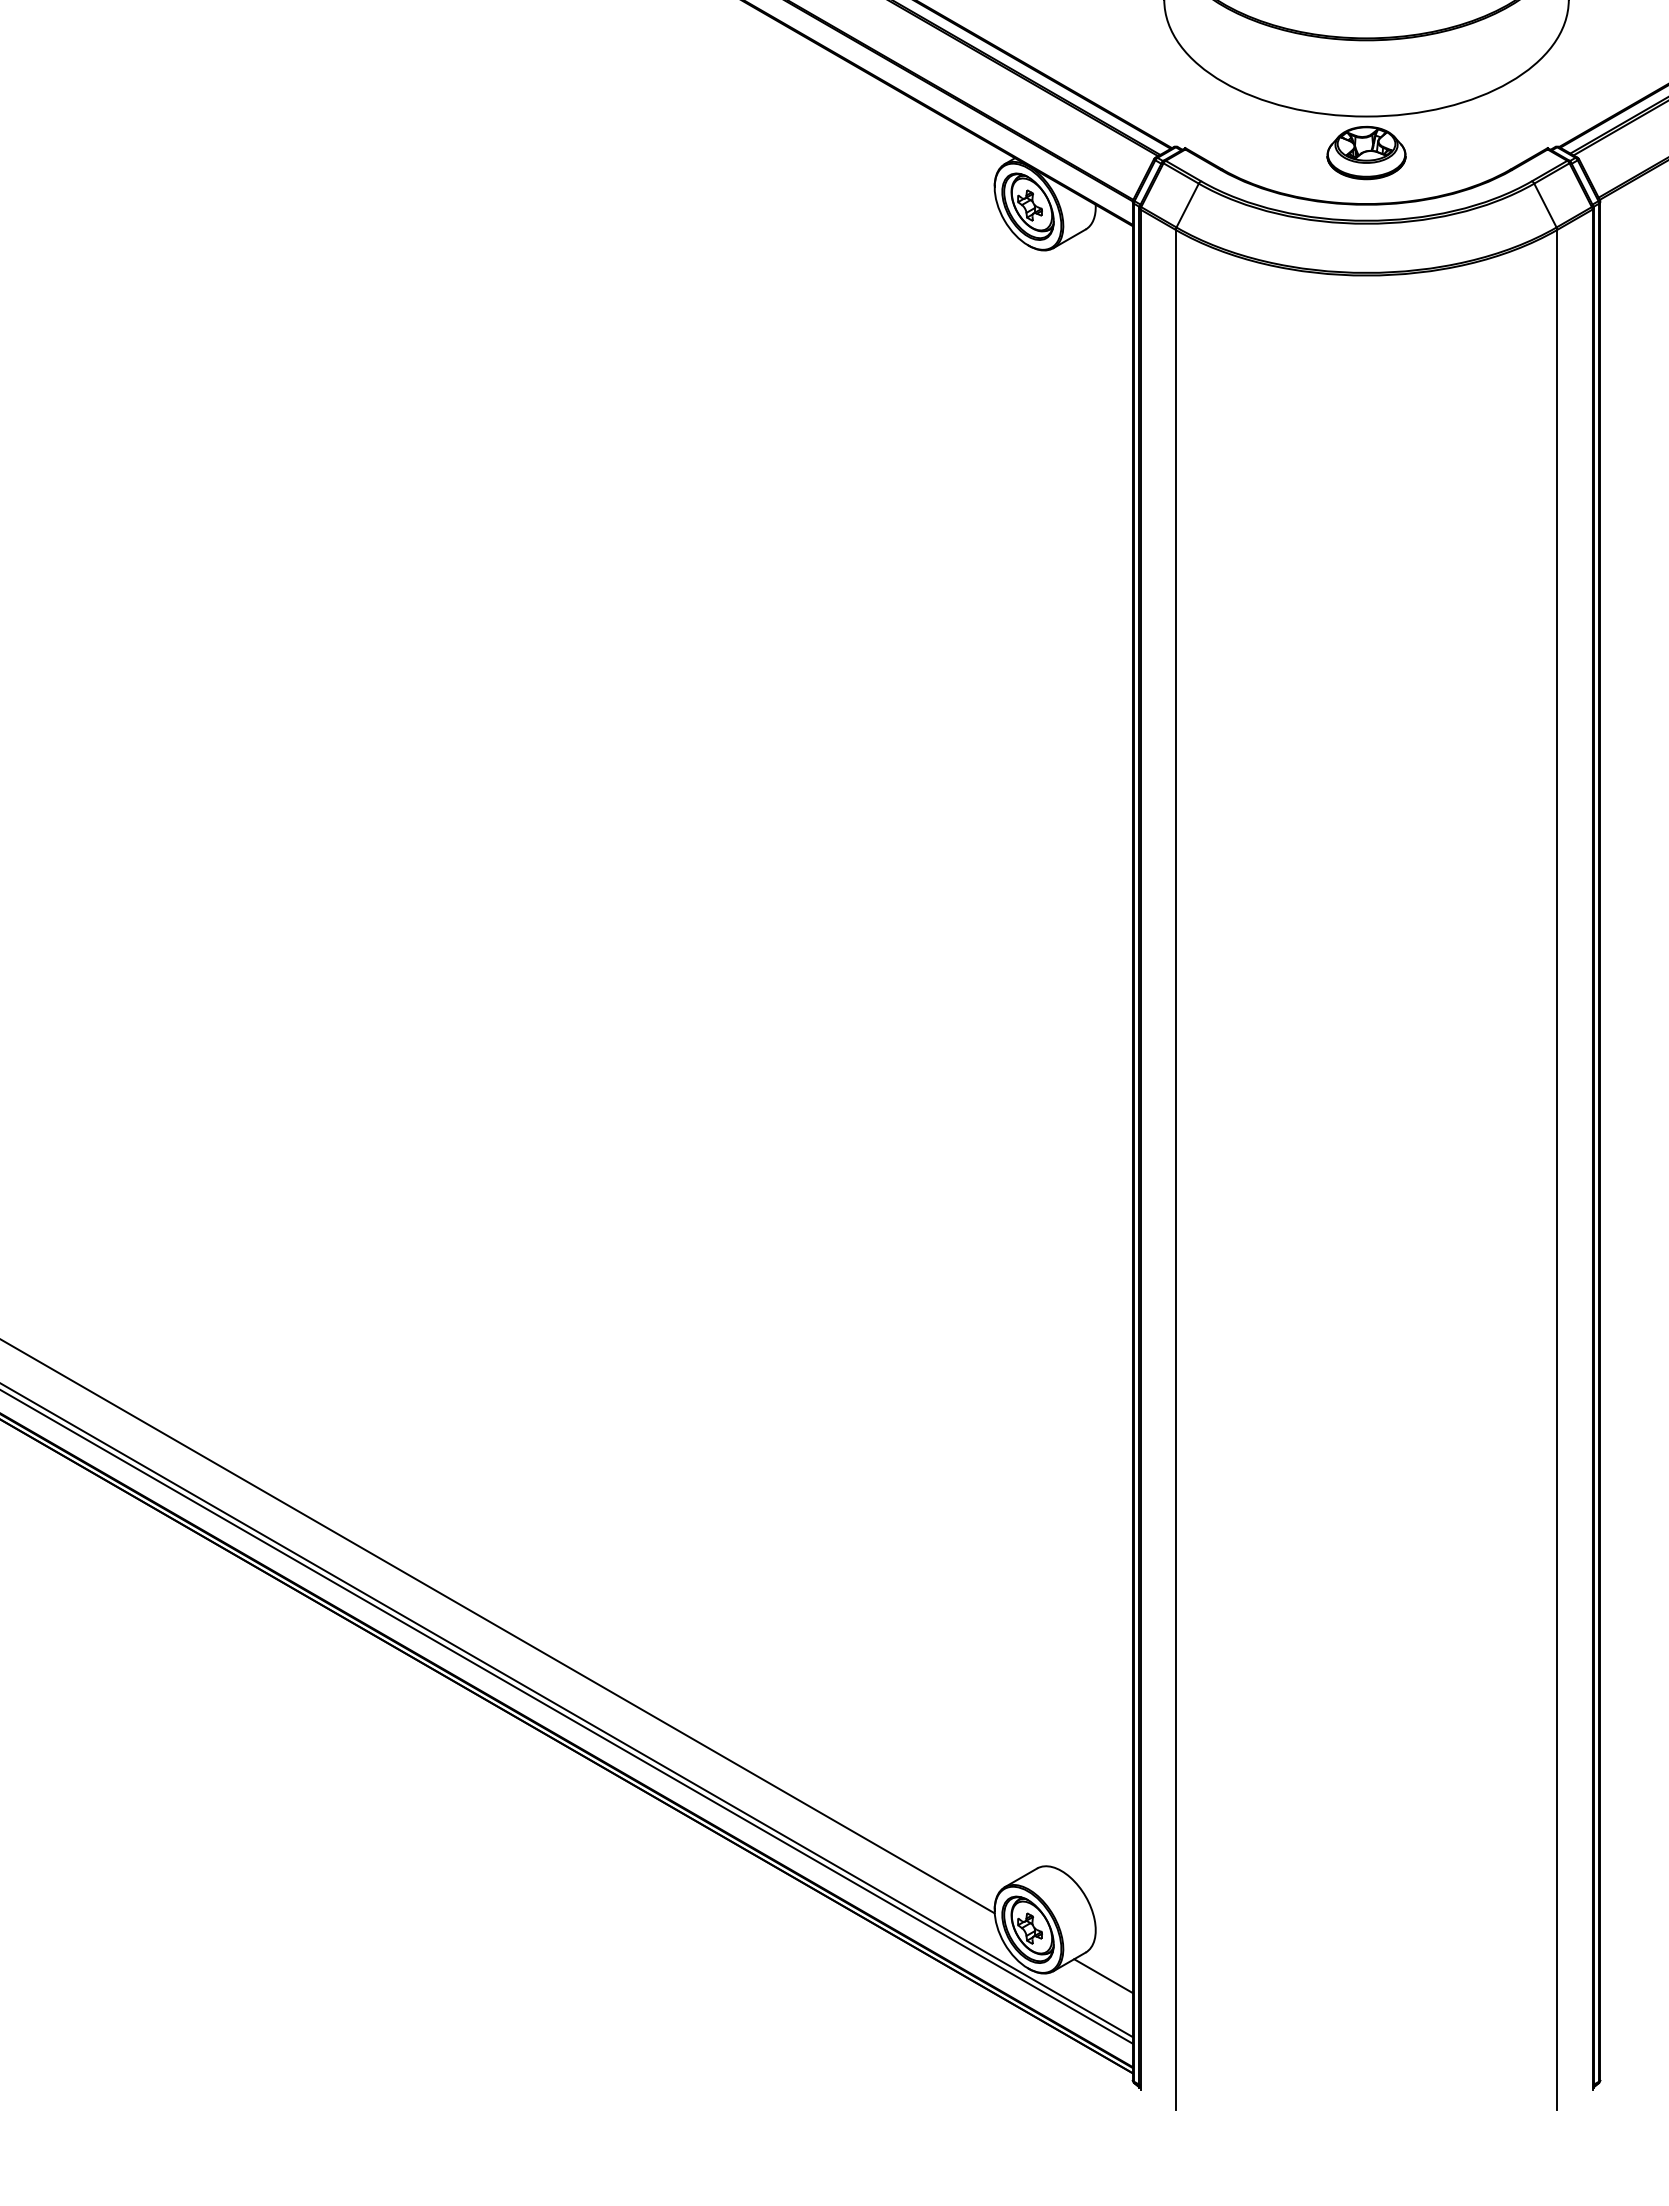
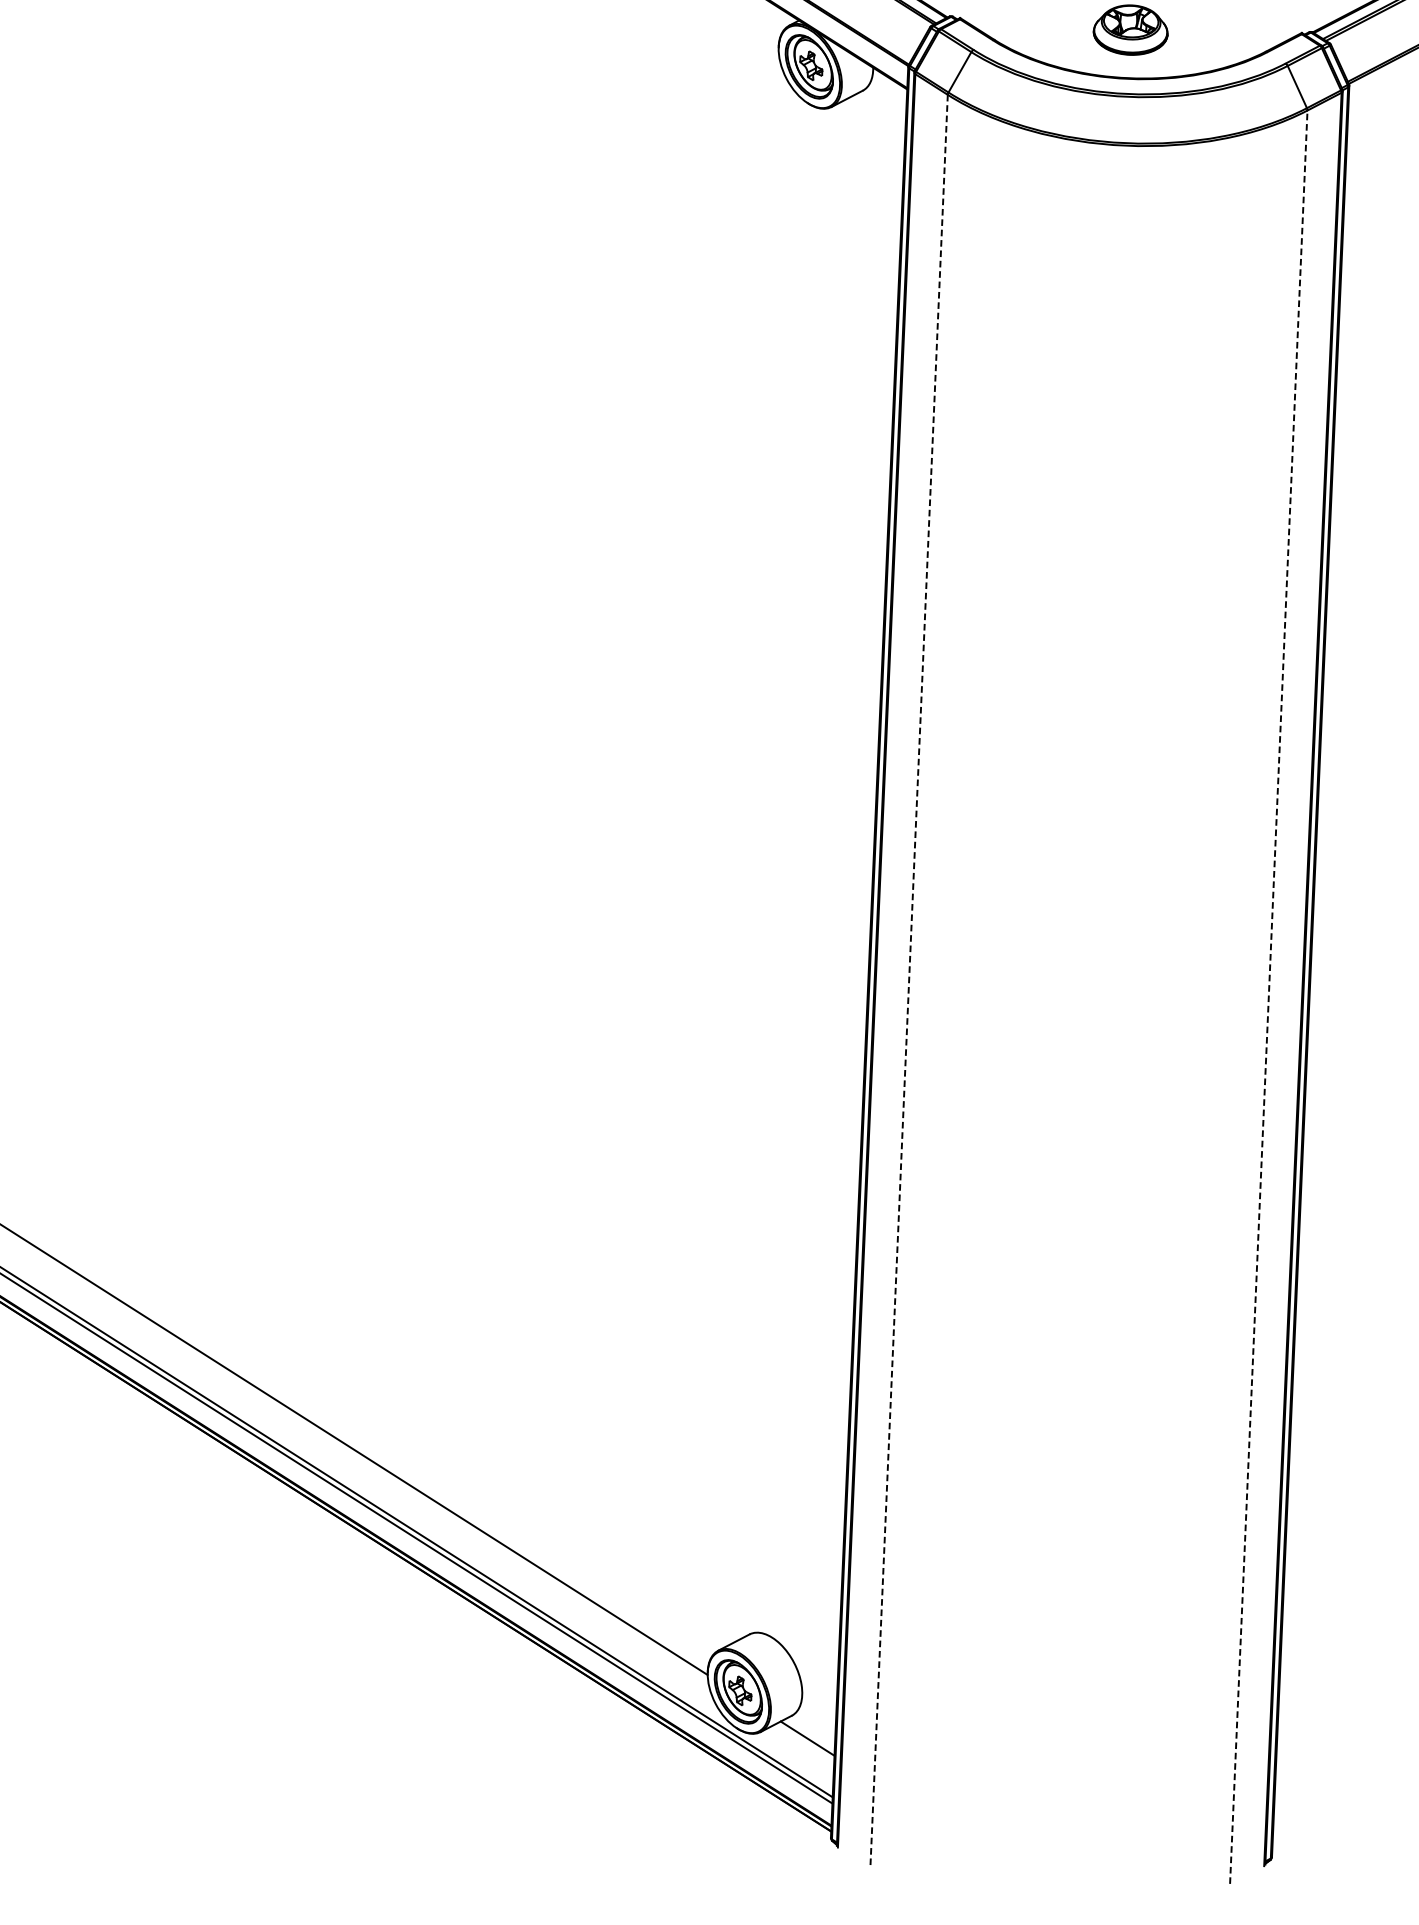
line: (1557, 1169) -> (1269, 996), solid -> dashed
line: (1175, 1170) -> (908, 981), solid -> dashed

